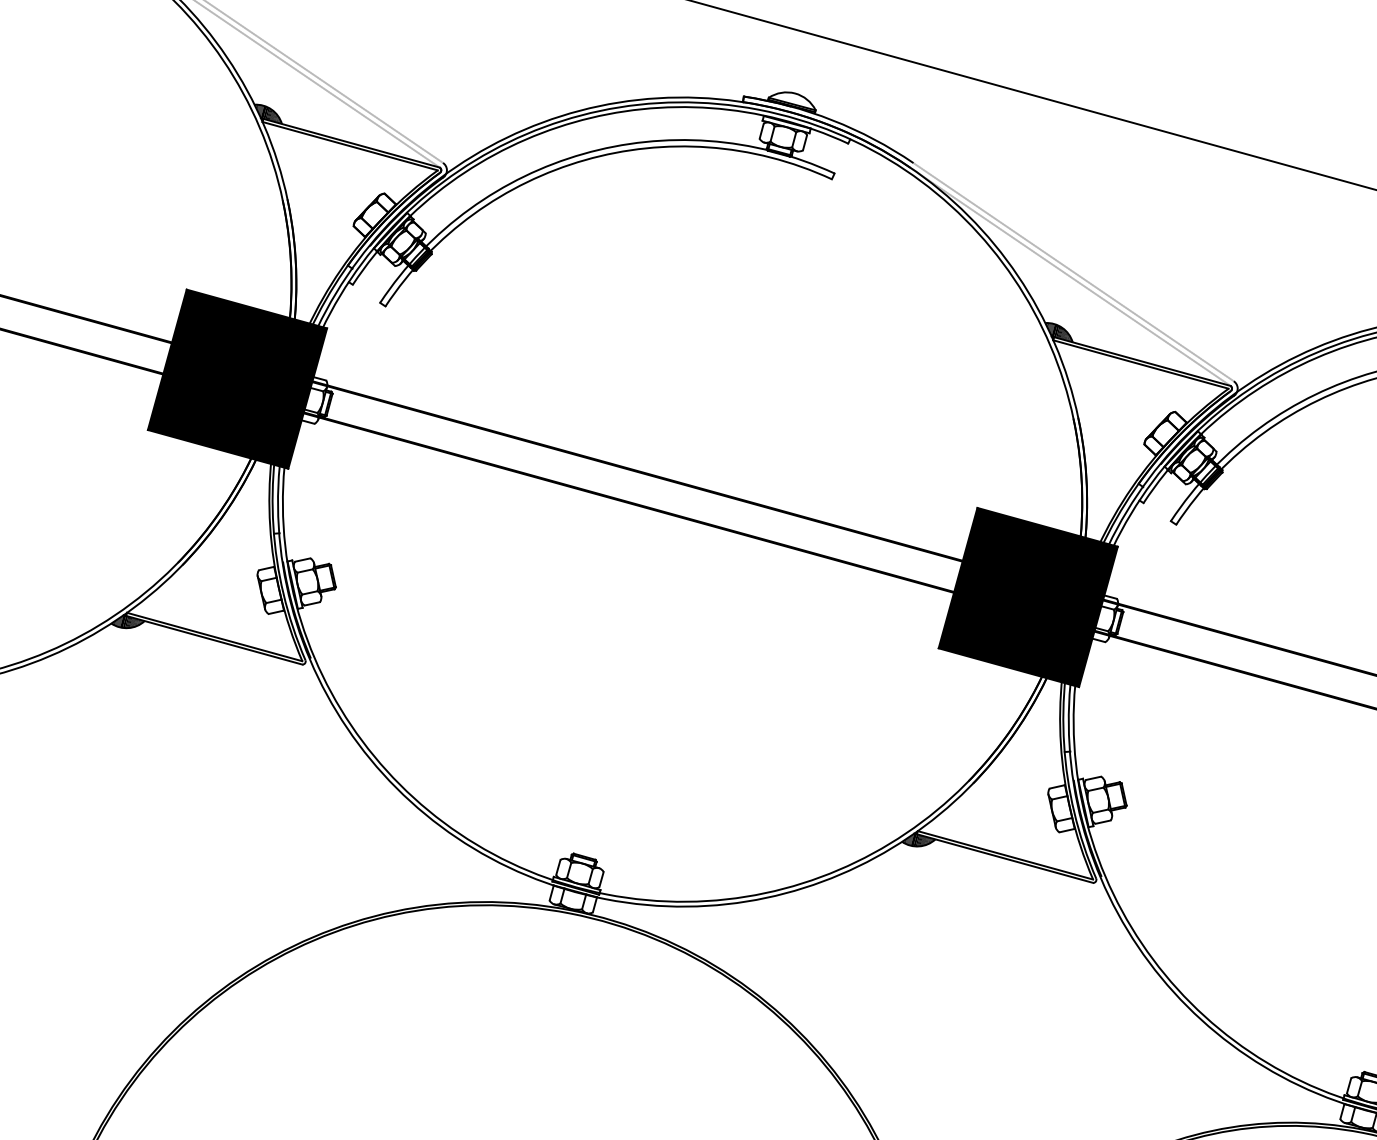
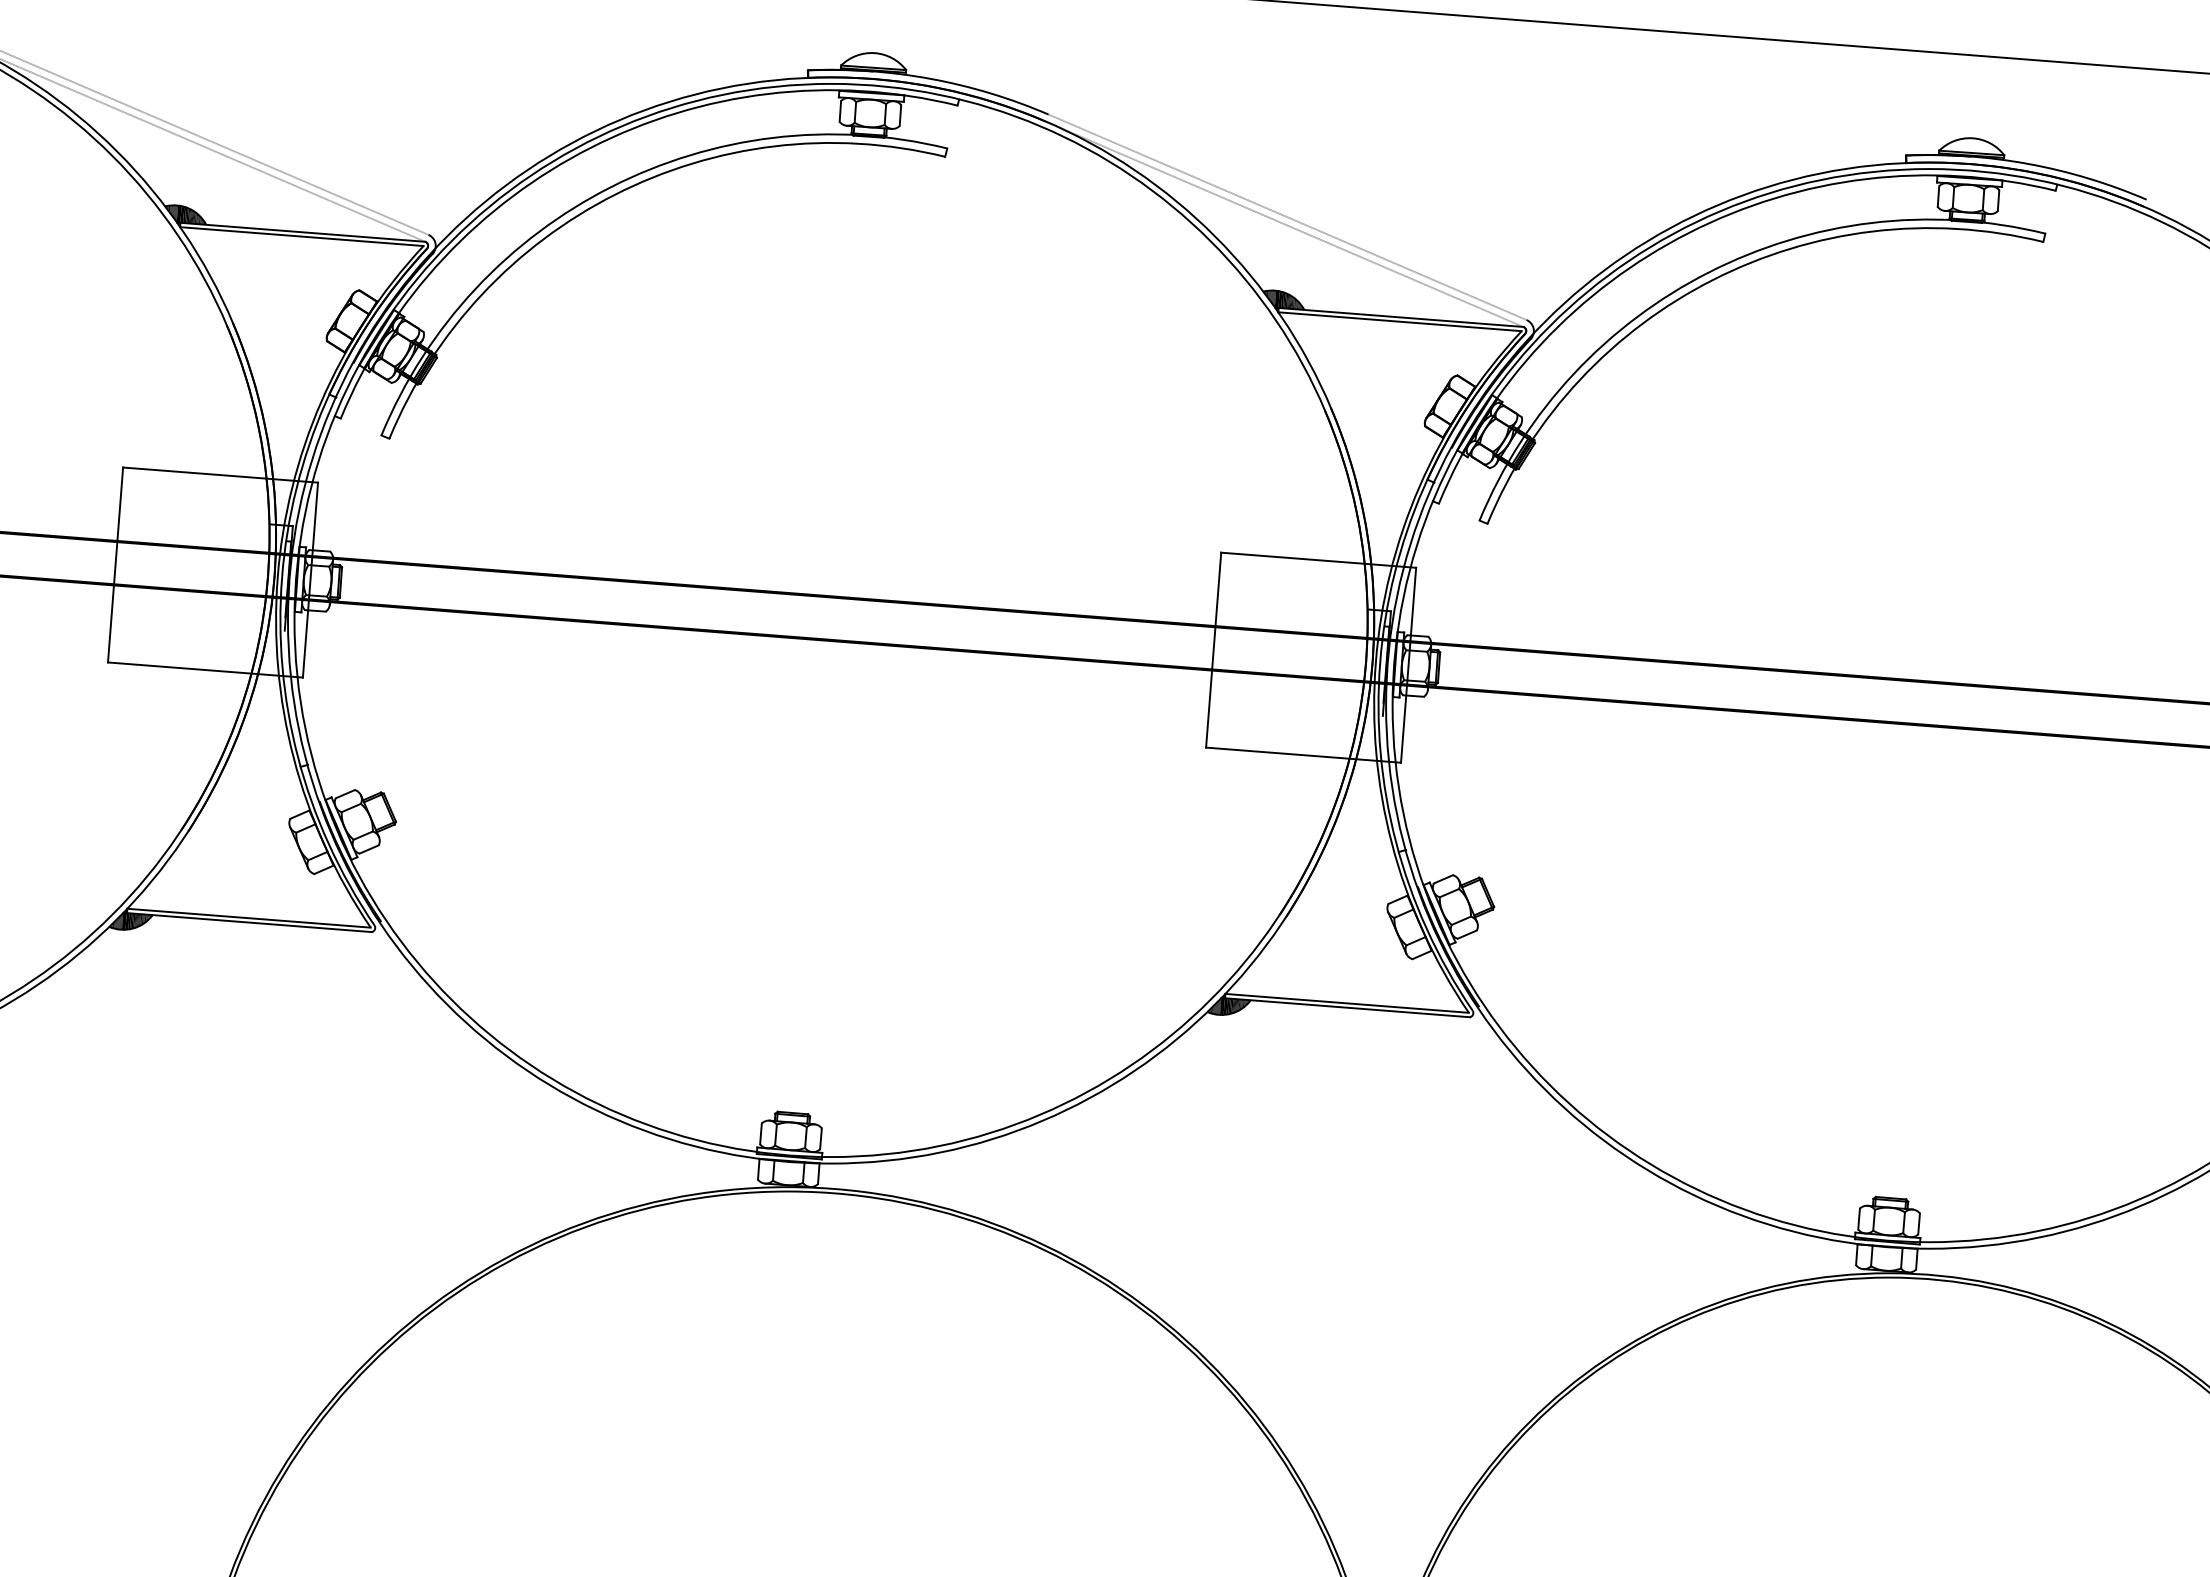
fill: (237, 379) -> (213, 572), removed
fill: (1028, 597) -> (1311, 657), removed

